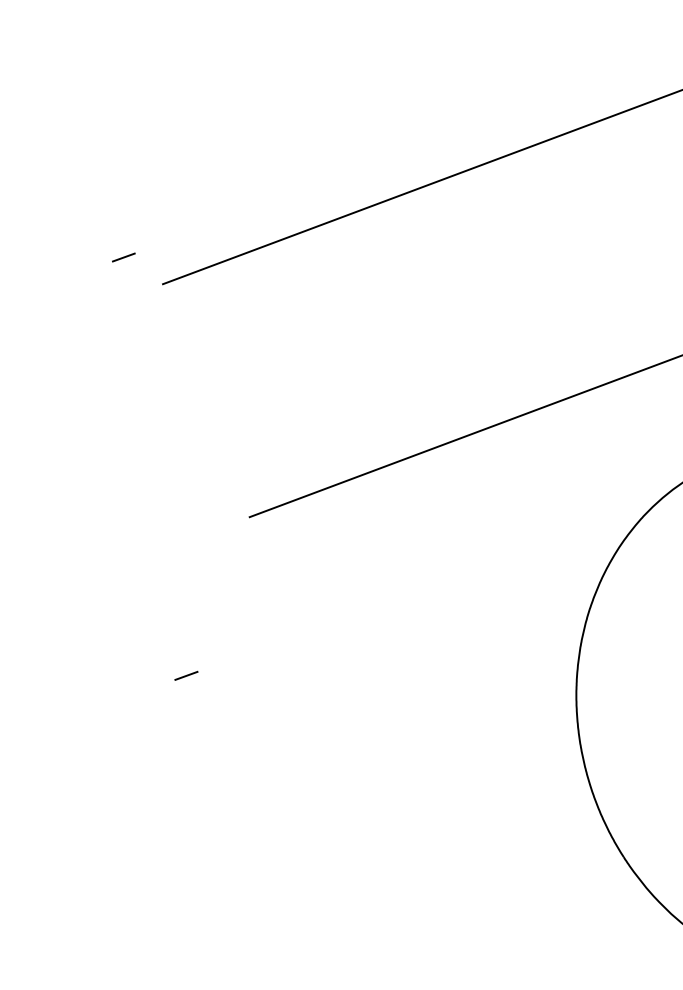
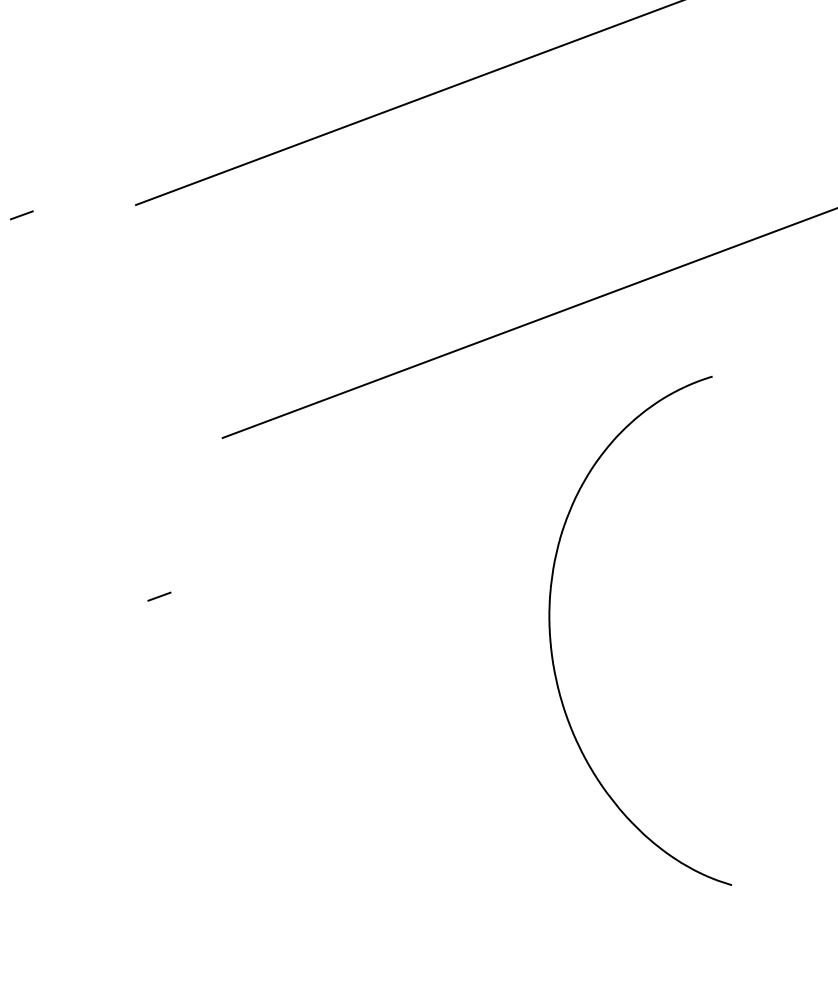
line: (123, 257) -> (21, 215), moved

